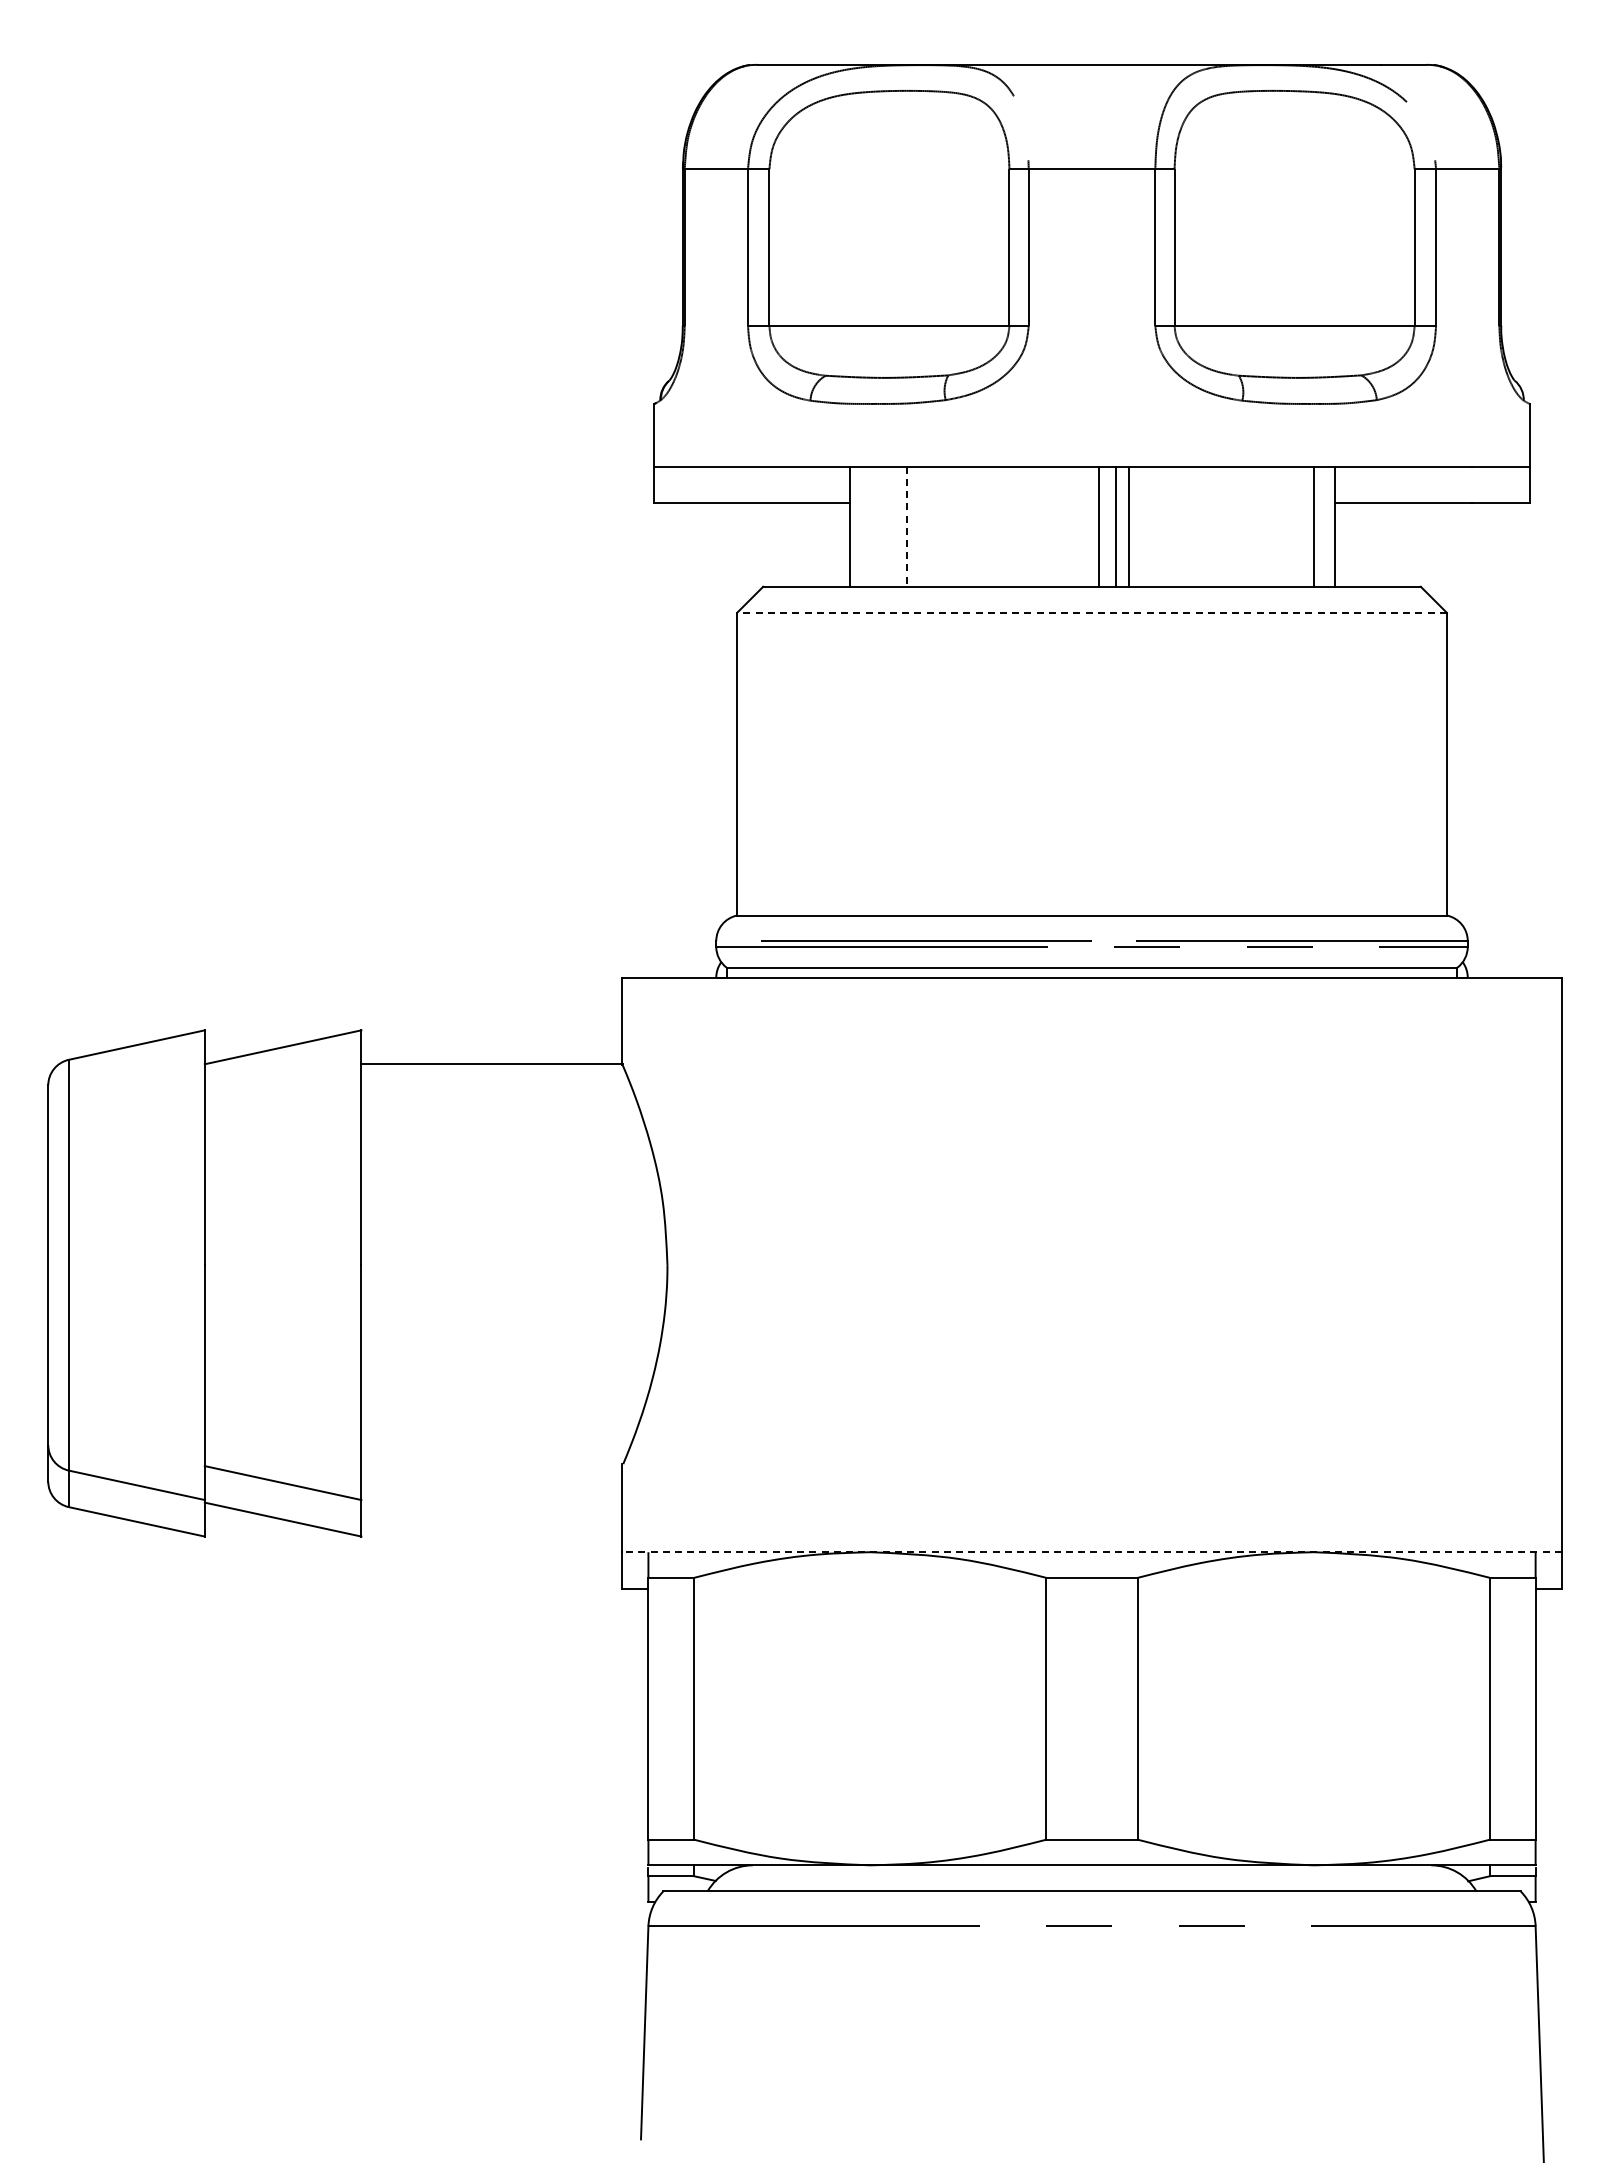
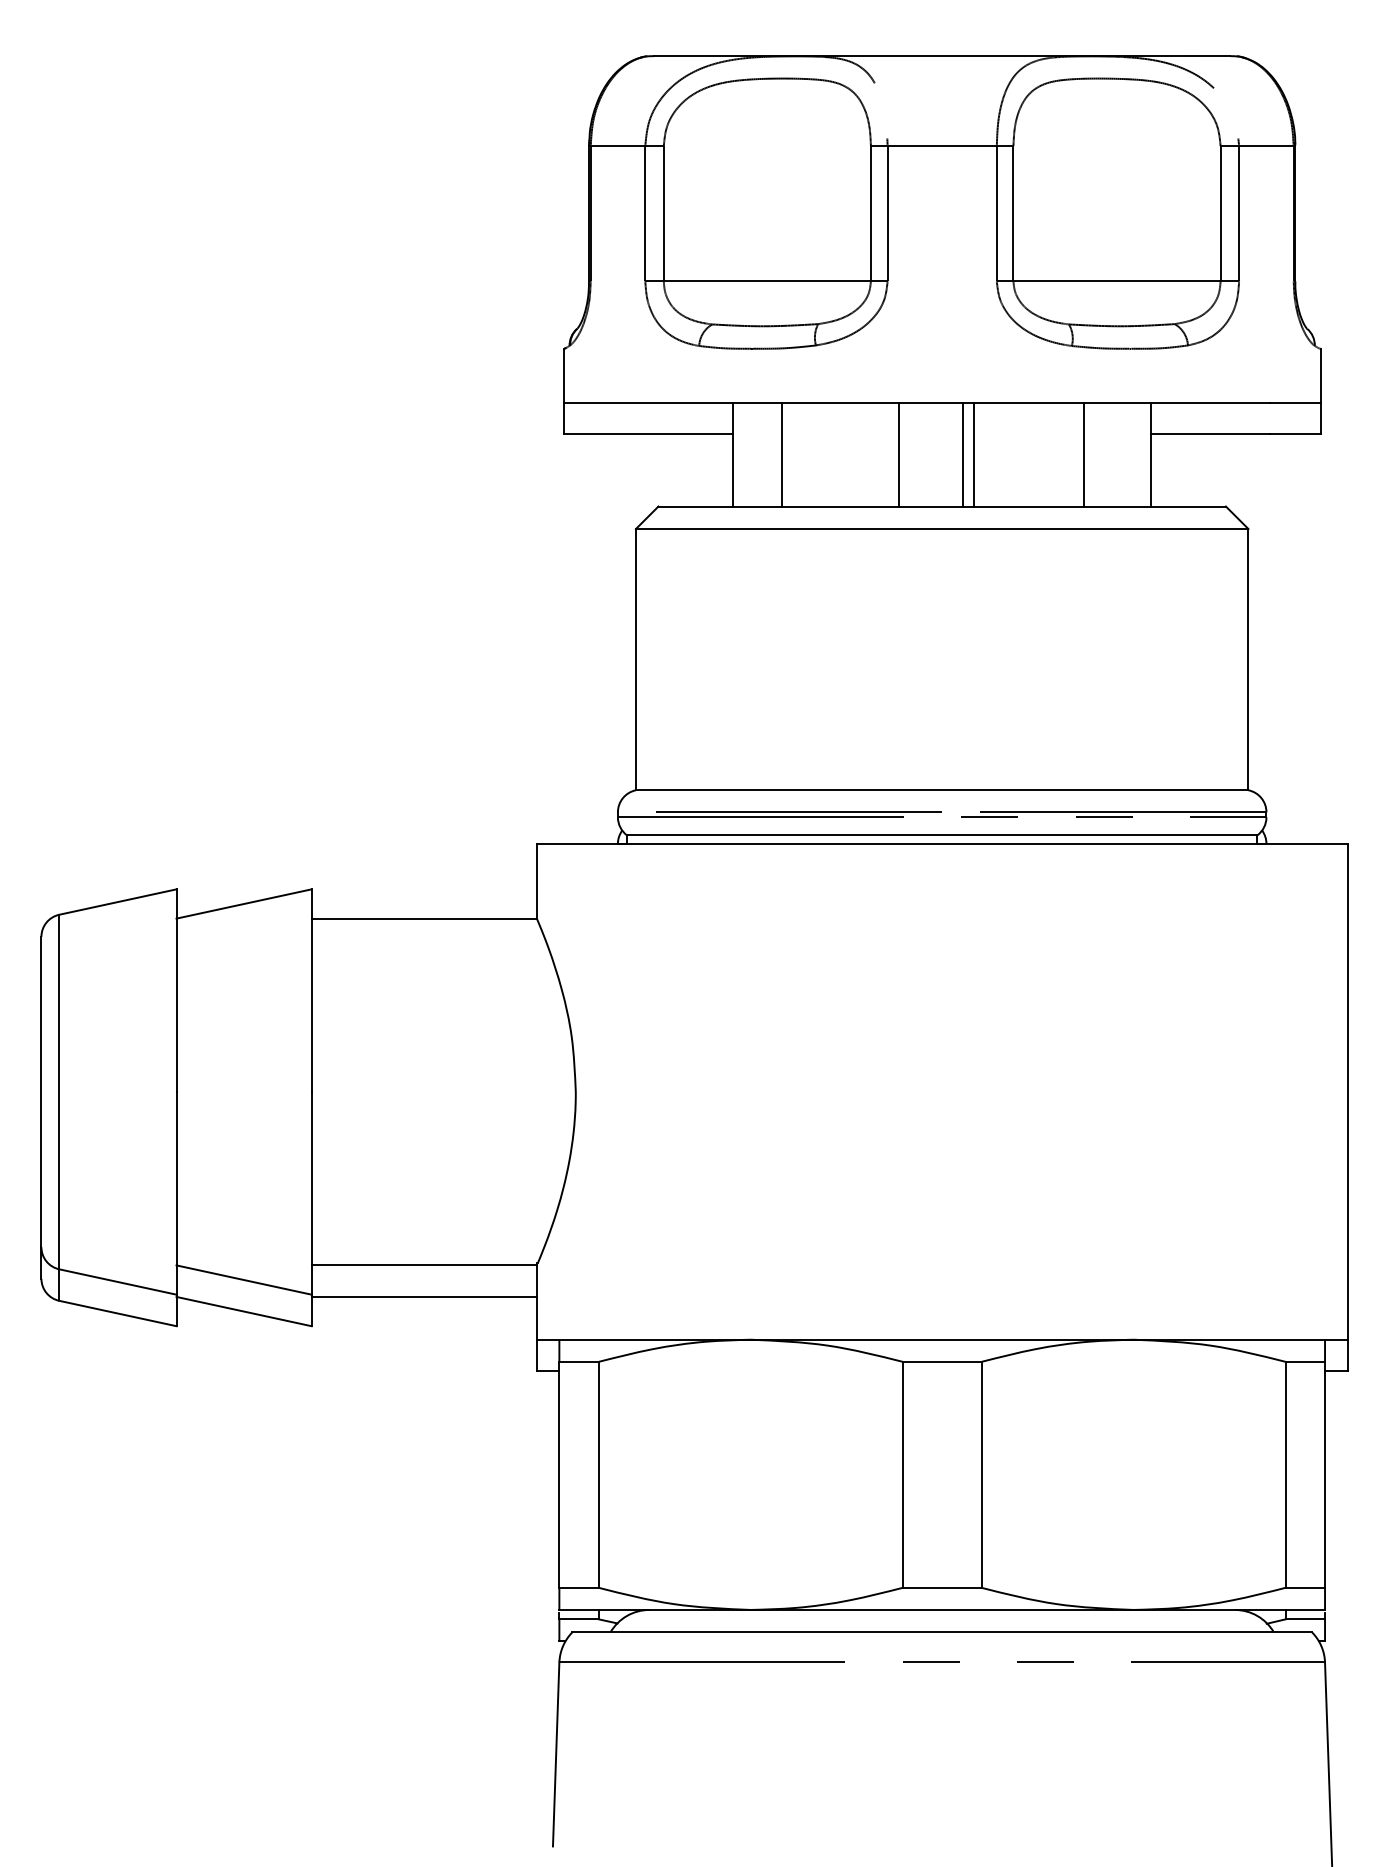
line: (1099, 526) -> (899, 454), moved
line: (1314, 526) -> (1084, 454), moved
line: (906, 527) -> (782, 455), dashed -> solid
line: (1092, 612) -> (942, 528), dashed -> solid
line: (491, 1466) -> (423, 1265), added
line: (491, 1502) -> (423, 1296), added
line: (1092, 1552) -> (942, 1339), dashed -> solid

